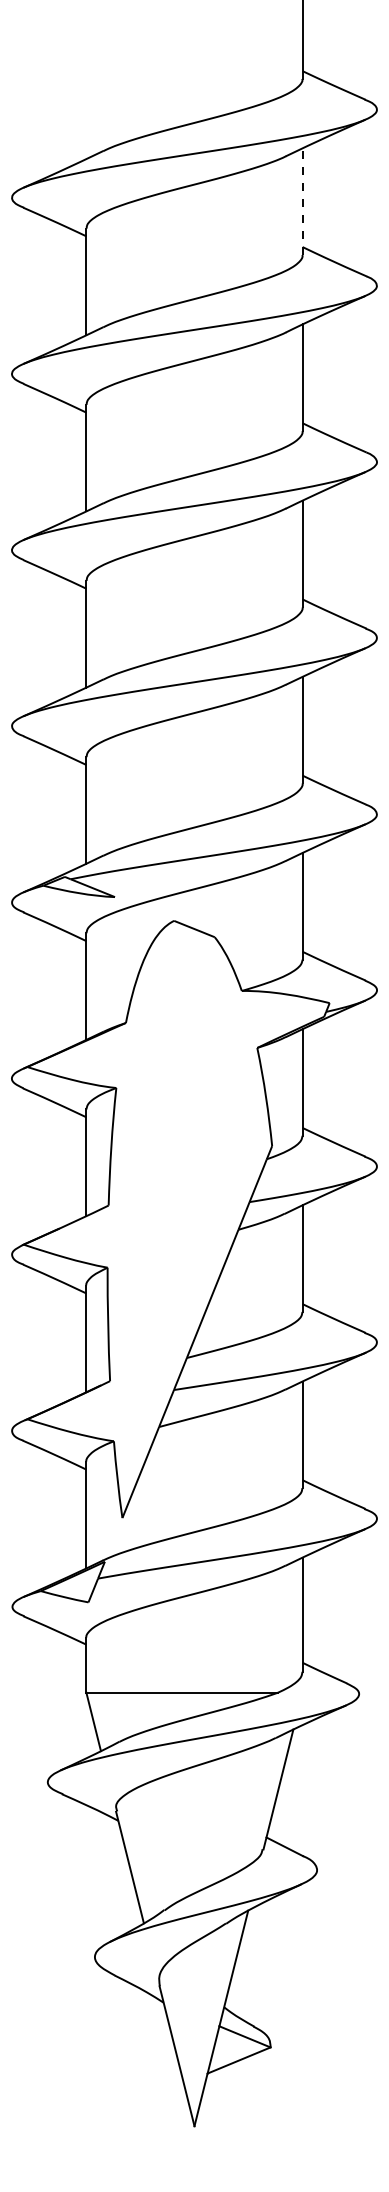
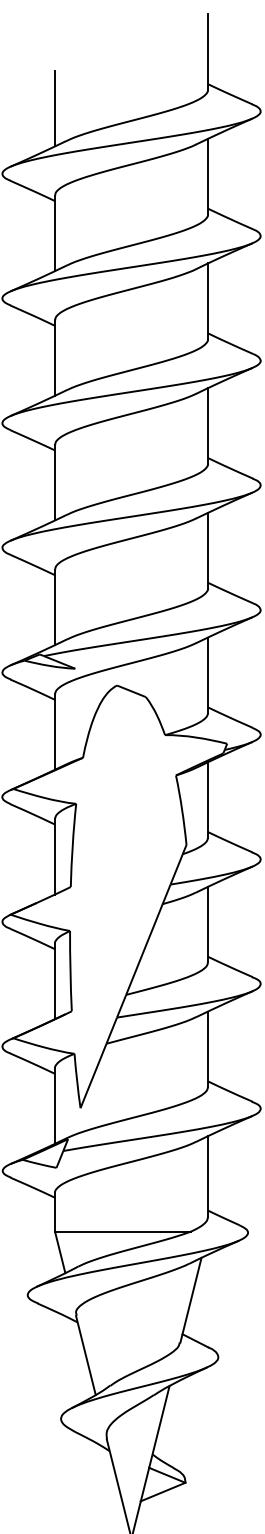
line: (86, 105) -> (55, 108), added
line: (302, 201) -> (207, 176), dashed -> solid

